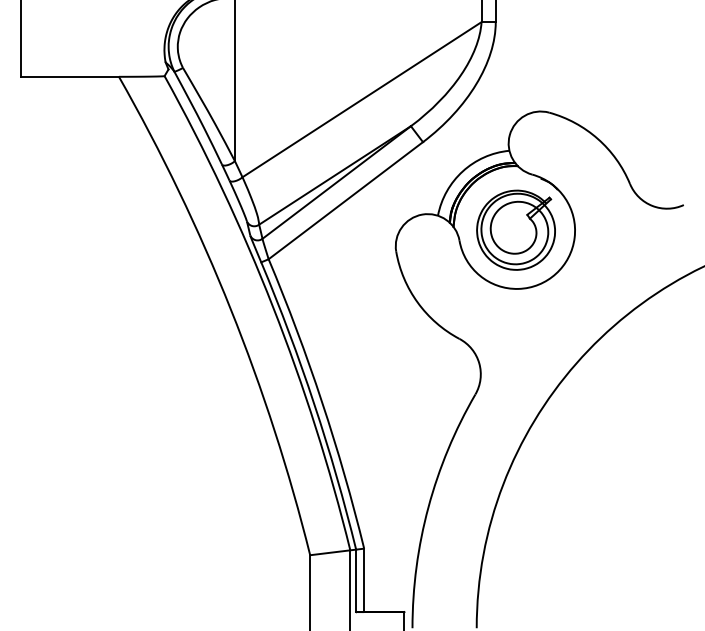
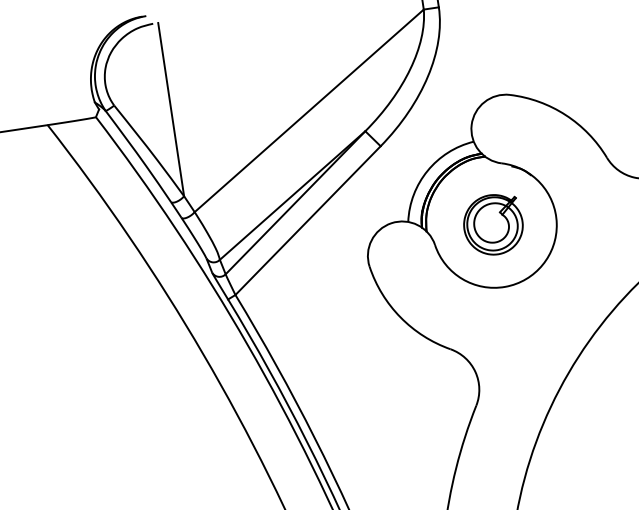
part: (515, 229) -> (492, 224), size x0.7

